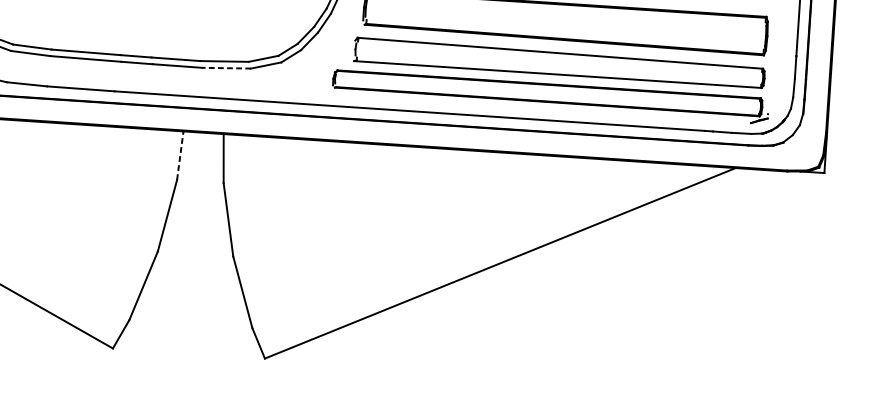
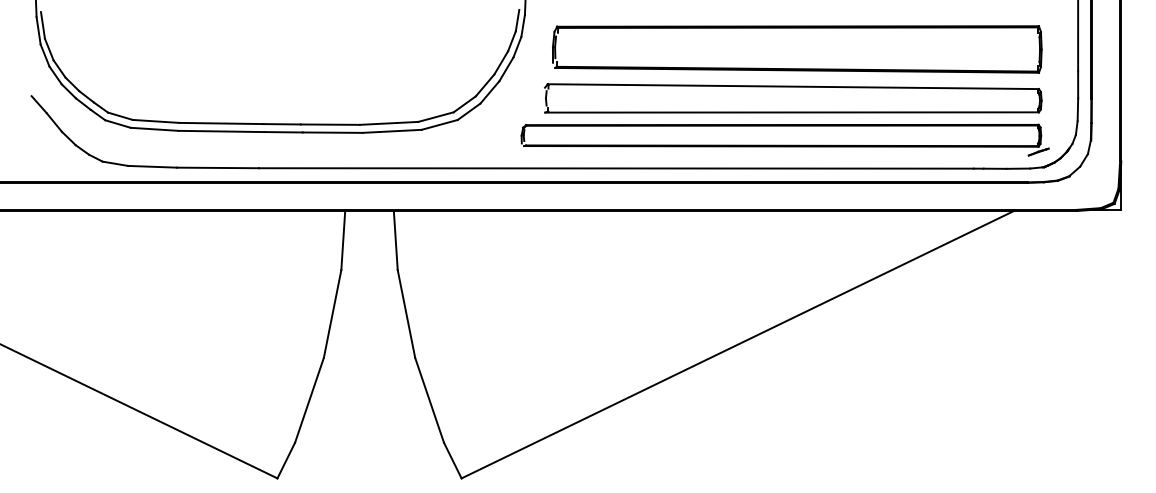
line: (226, 68) -> (392, 131), dashed -> solid
line: (180, 155) -> (343, 240), dashed -> solid

